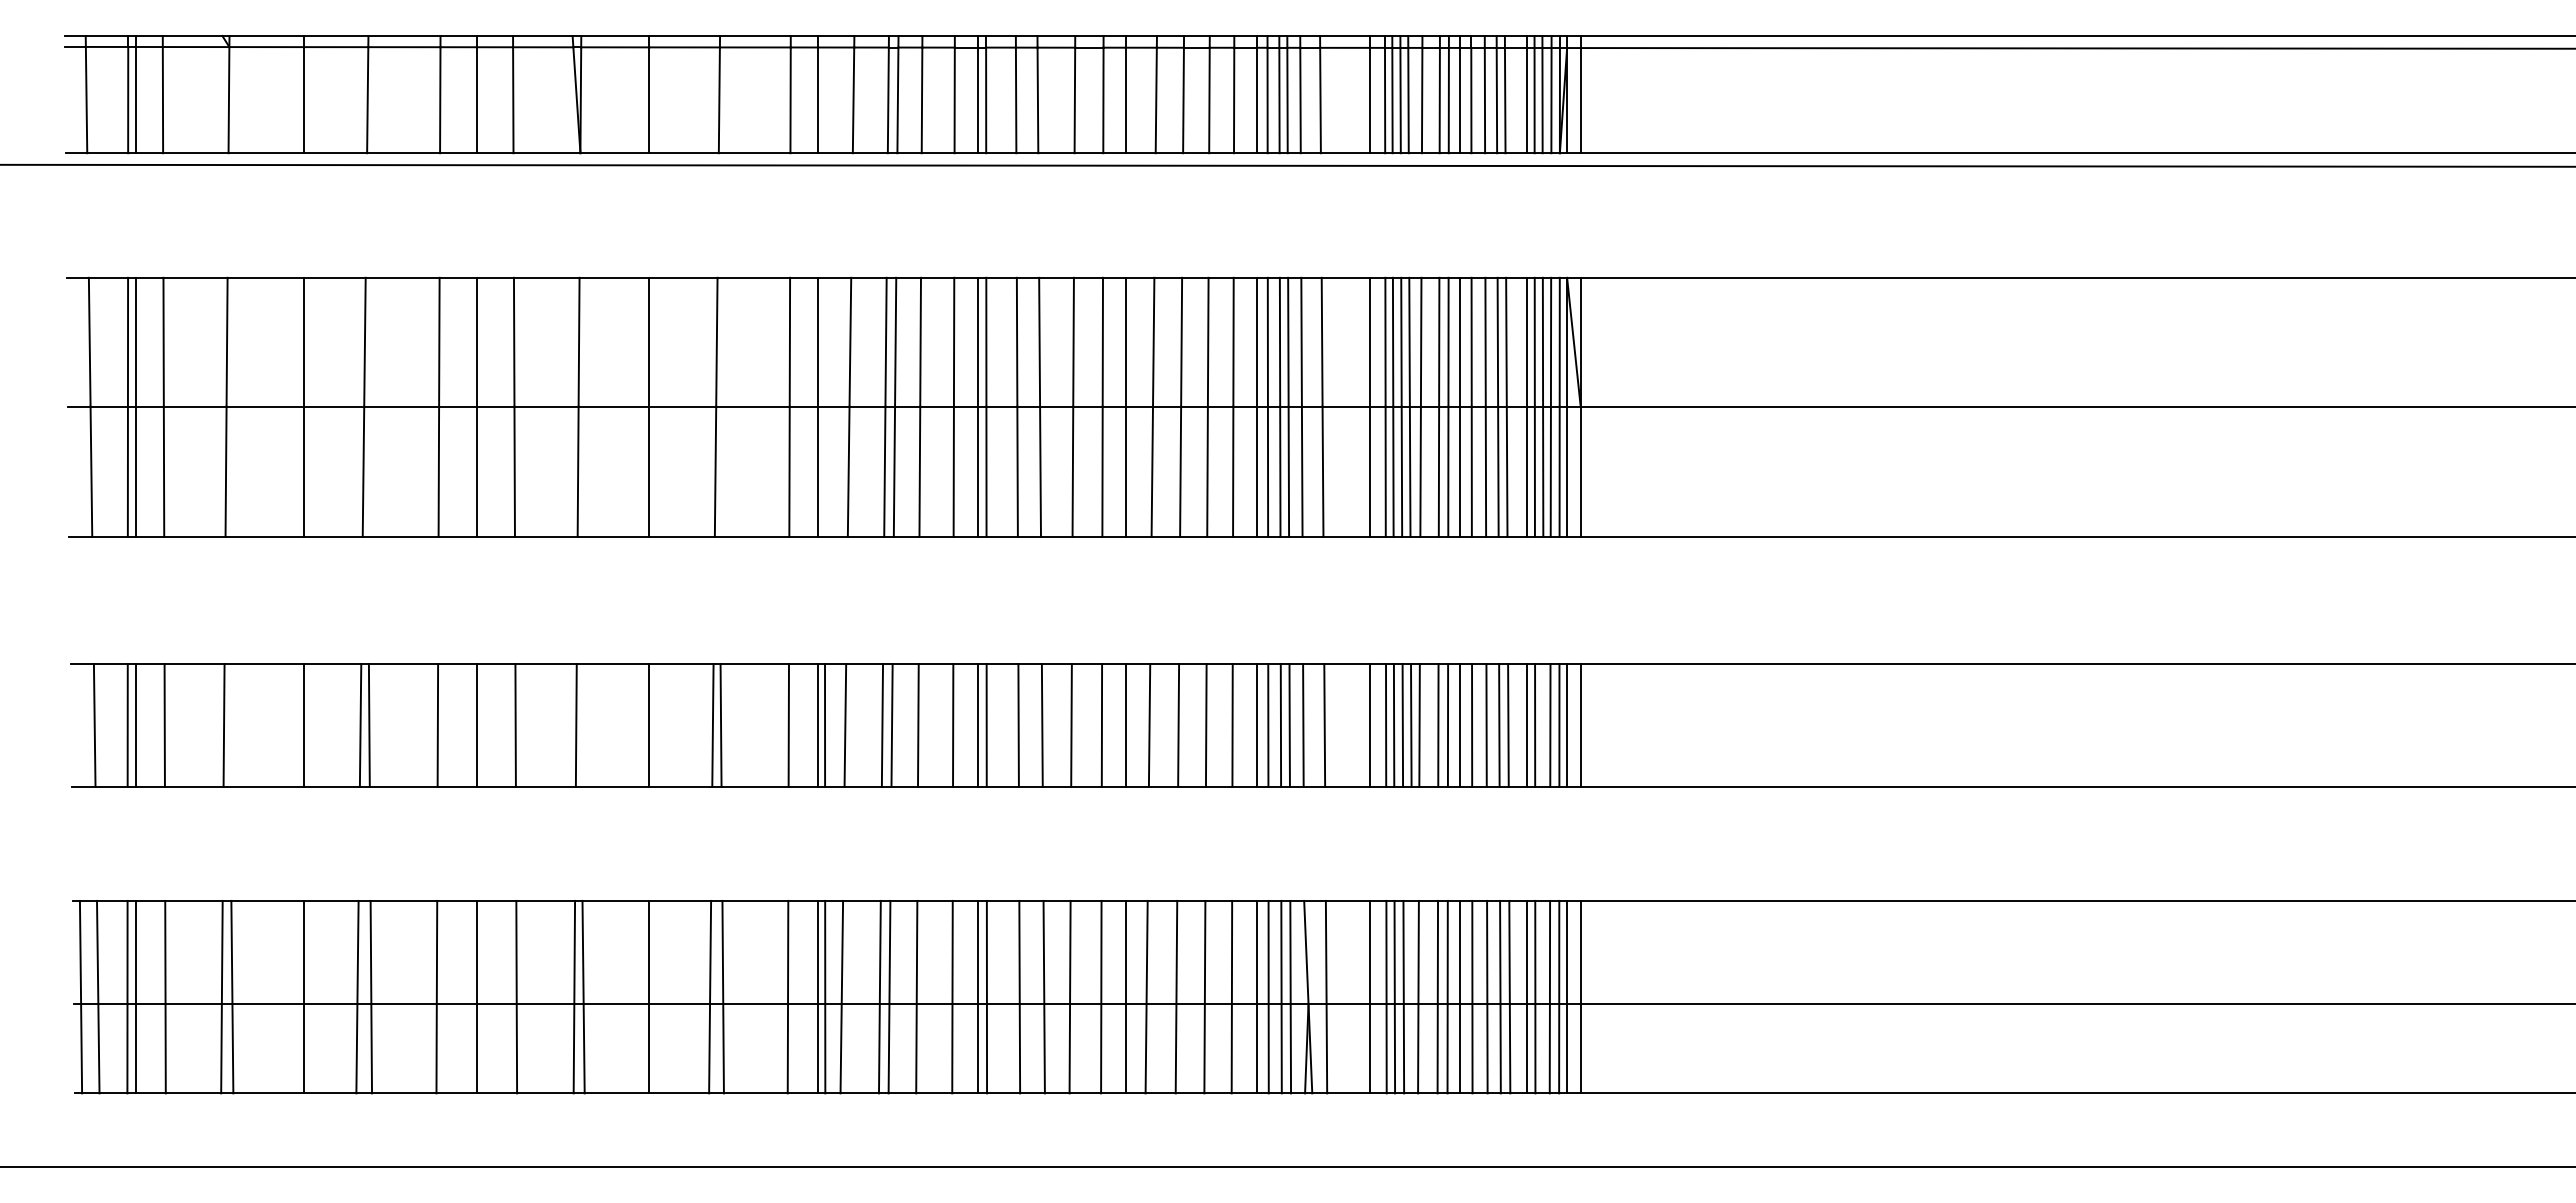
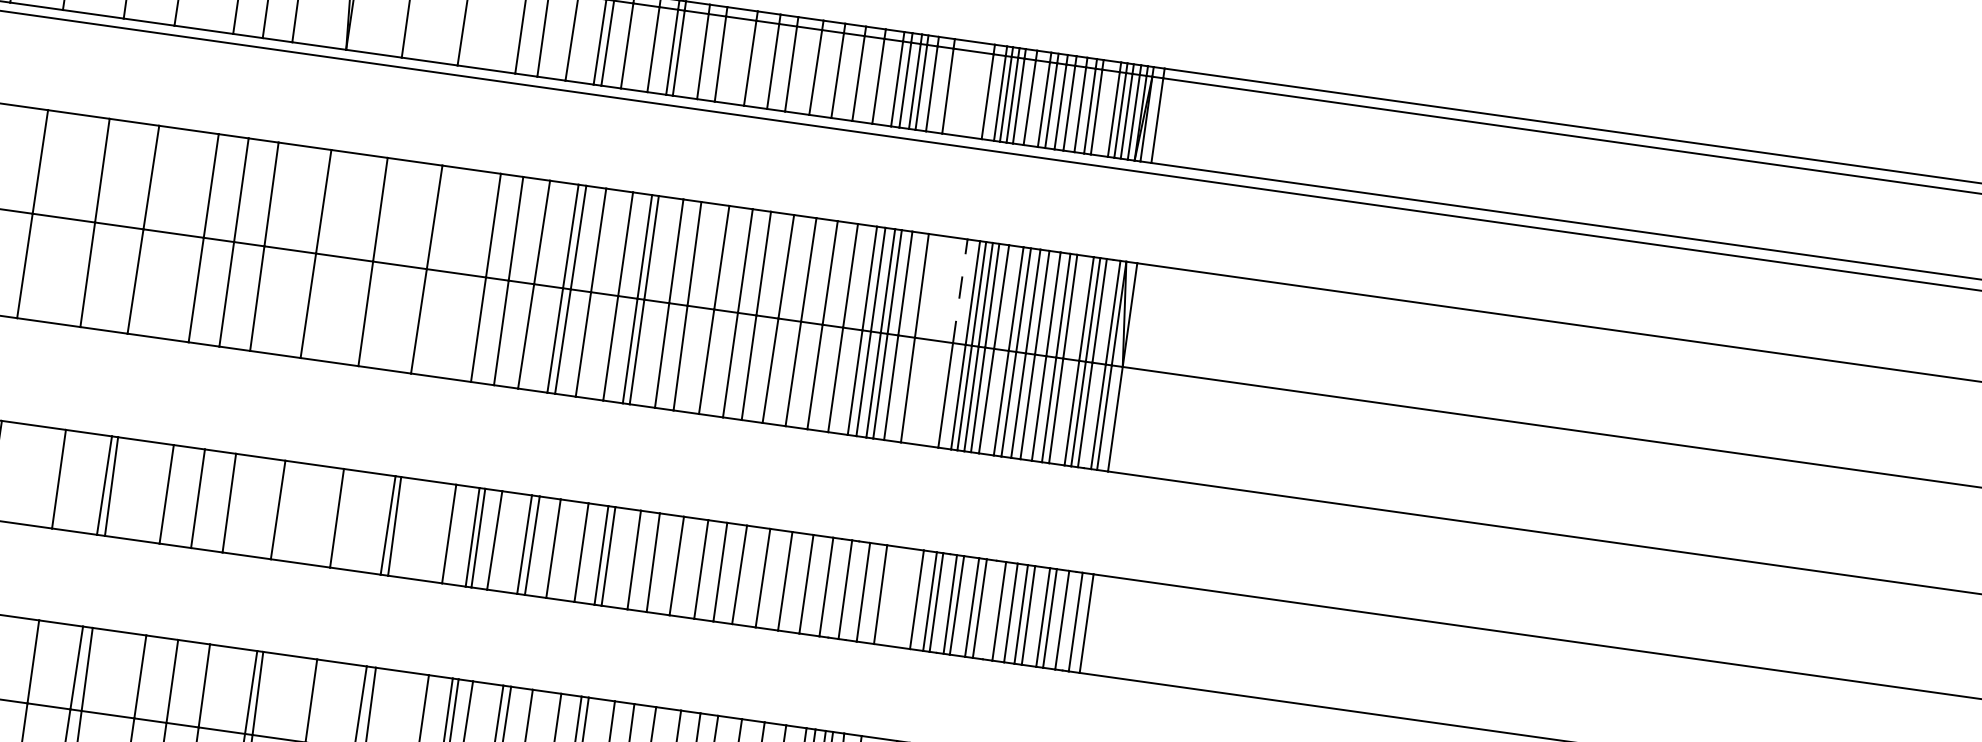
line: (1369, 341) -> (960, 290), solid -> dashed
line: (1550, 406) -> (1098, 363), removed
line: (1268, 725) -> (835, 588), removed
line: (1289, 725) -> (852, 590), removed
line: (1402, 725) -> (943, 603), removed
line: (1460, 725) -> (989, 610), removed
line: (1559, 725) -> (1069, 621), removed

